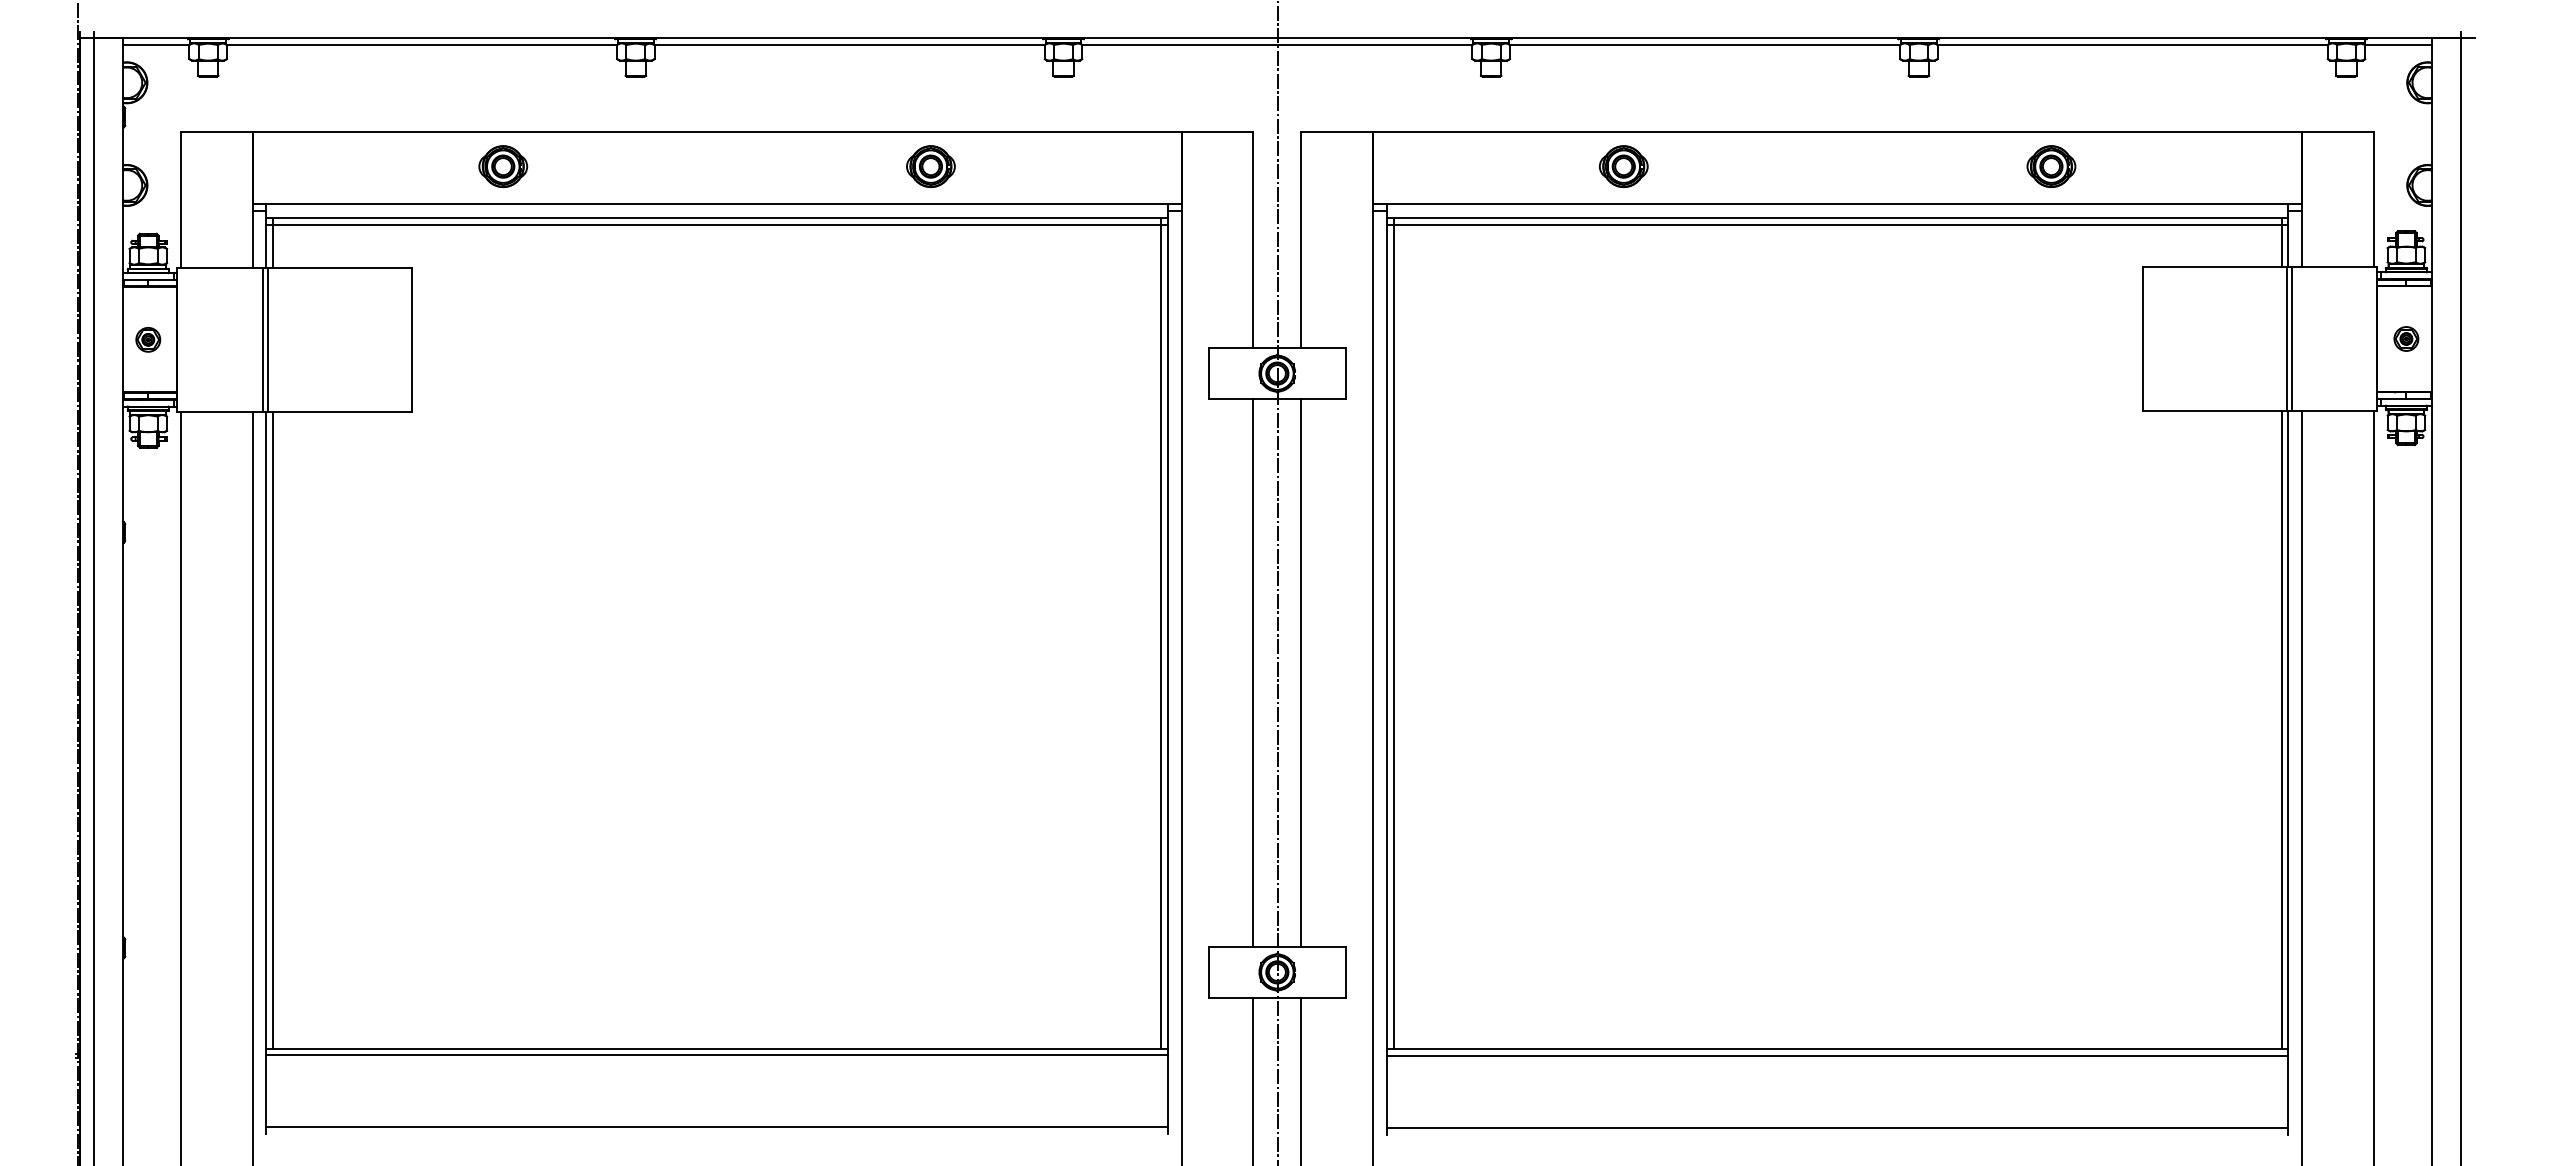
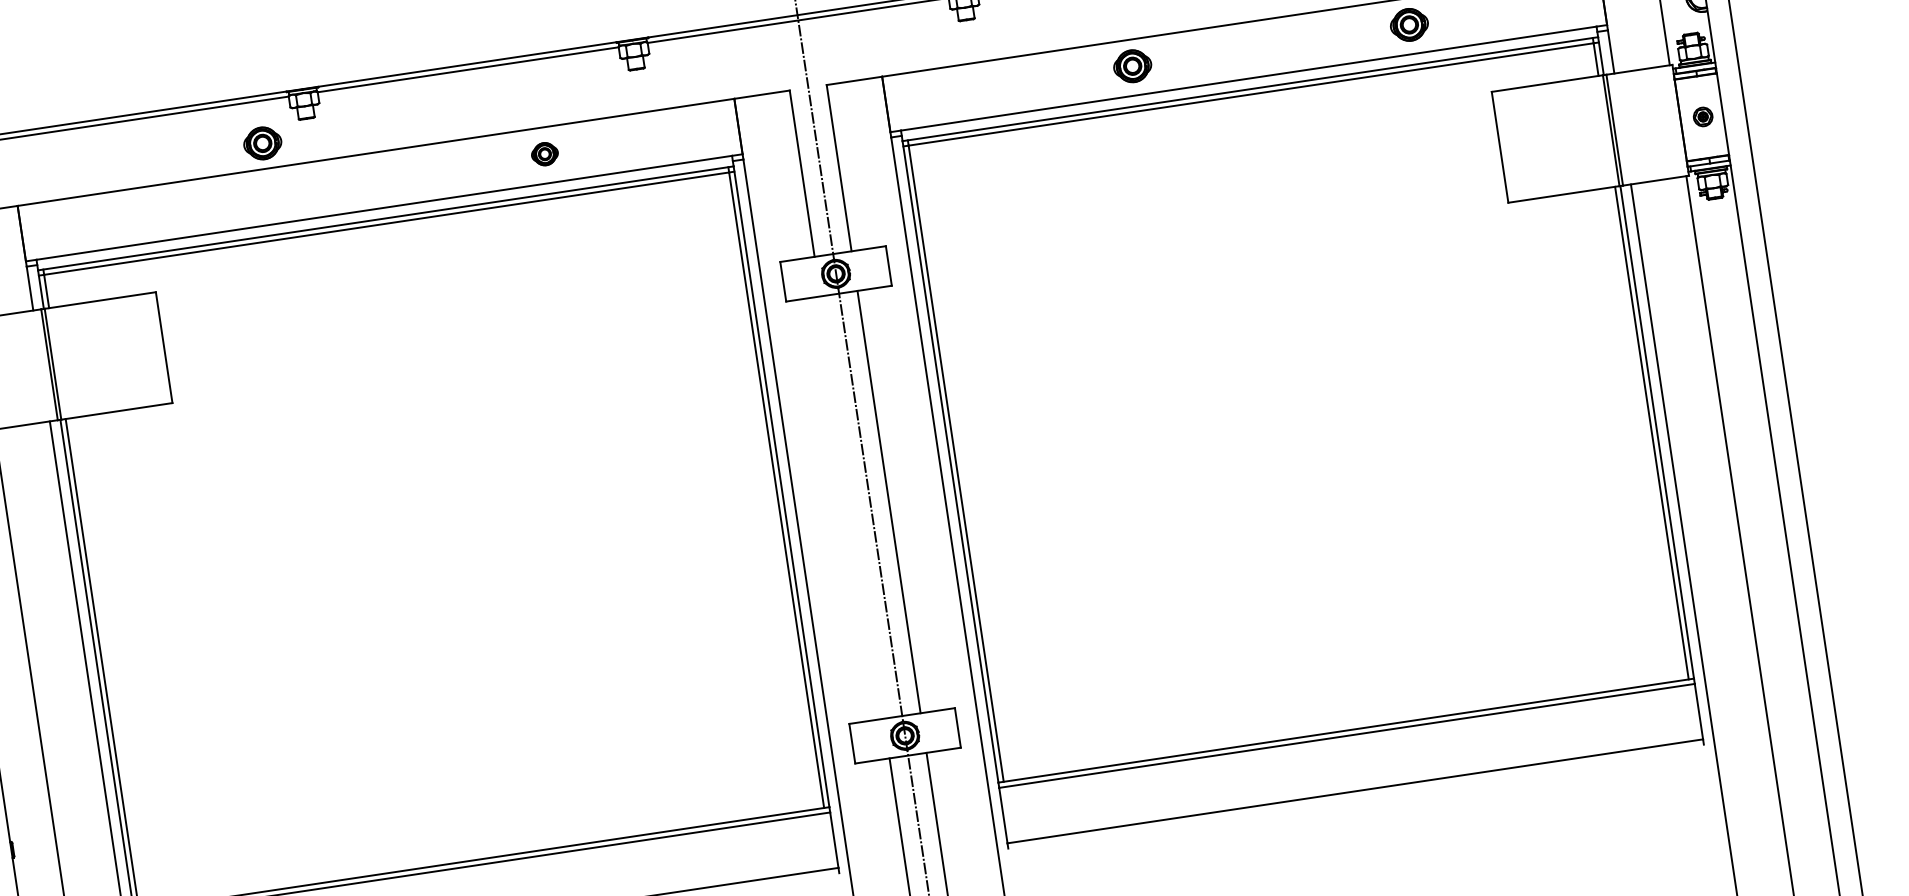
part: (503, 166) -> (262, 143), moved
part: (930, 166) -> (544, 154), size x0.7
part: (1623, 166) -> (1132, 66), moved
line: (1253, 672) -> (852, 507), removed

